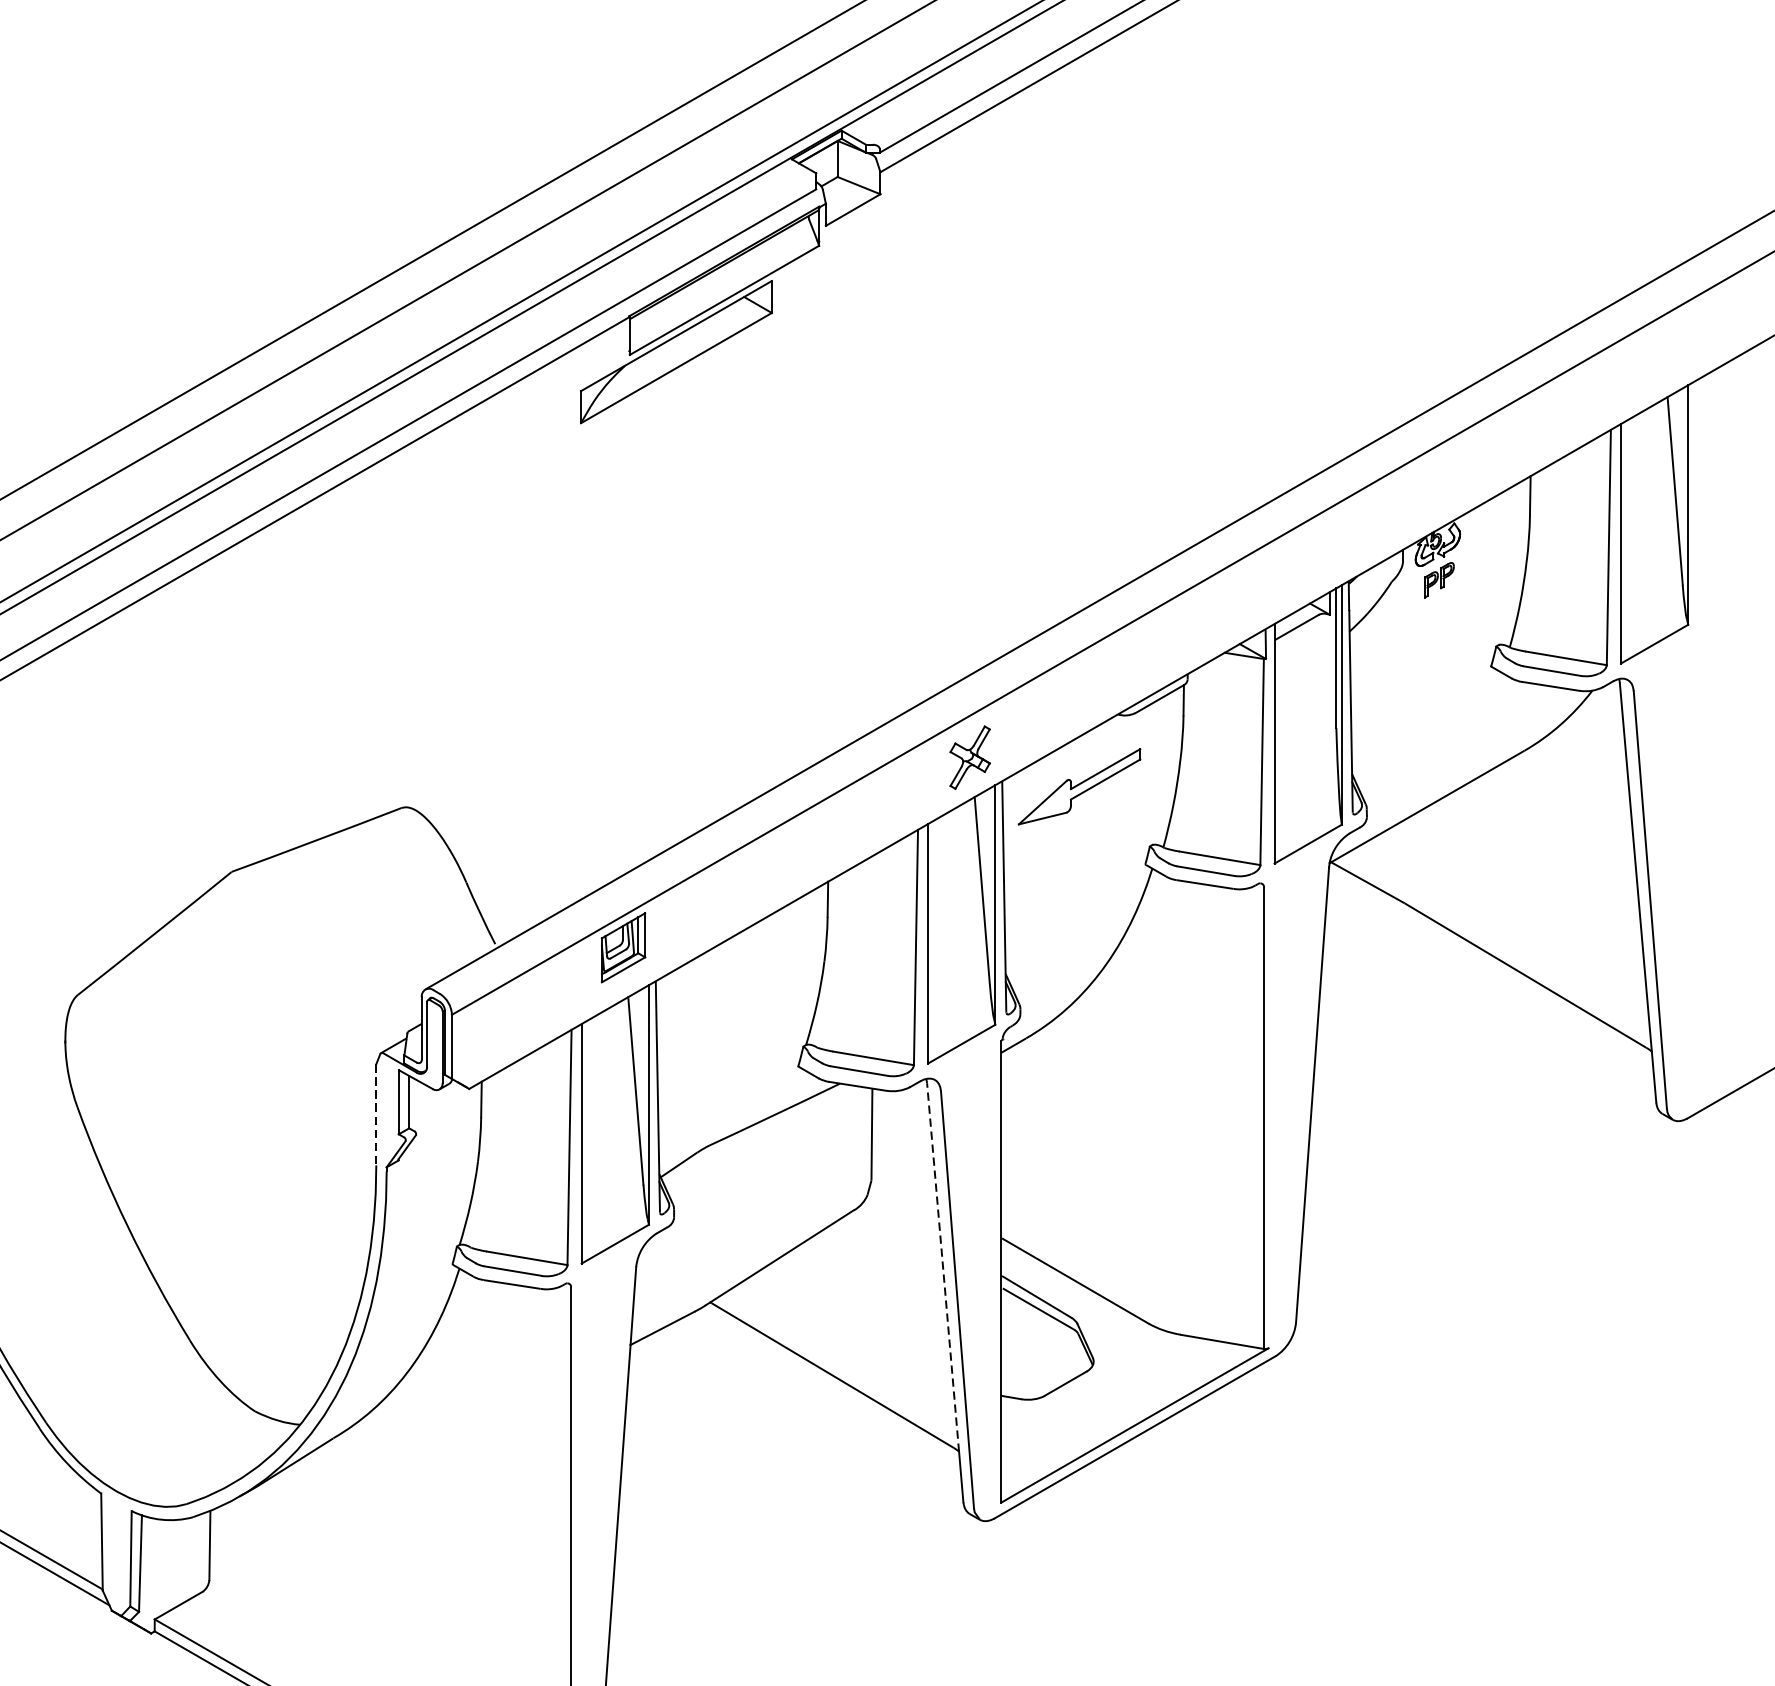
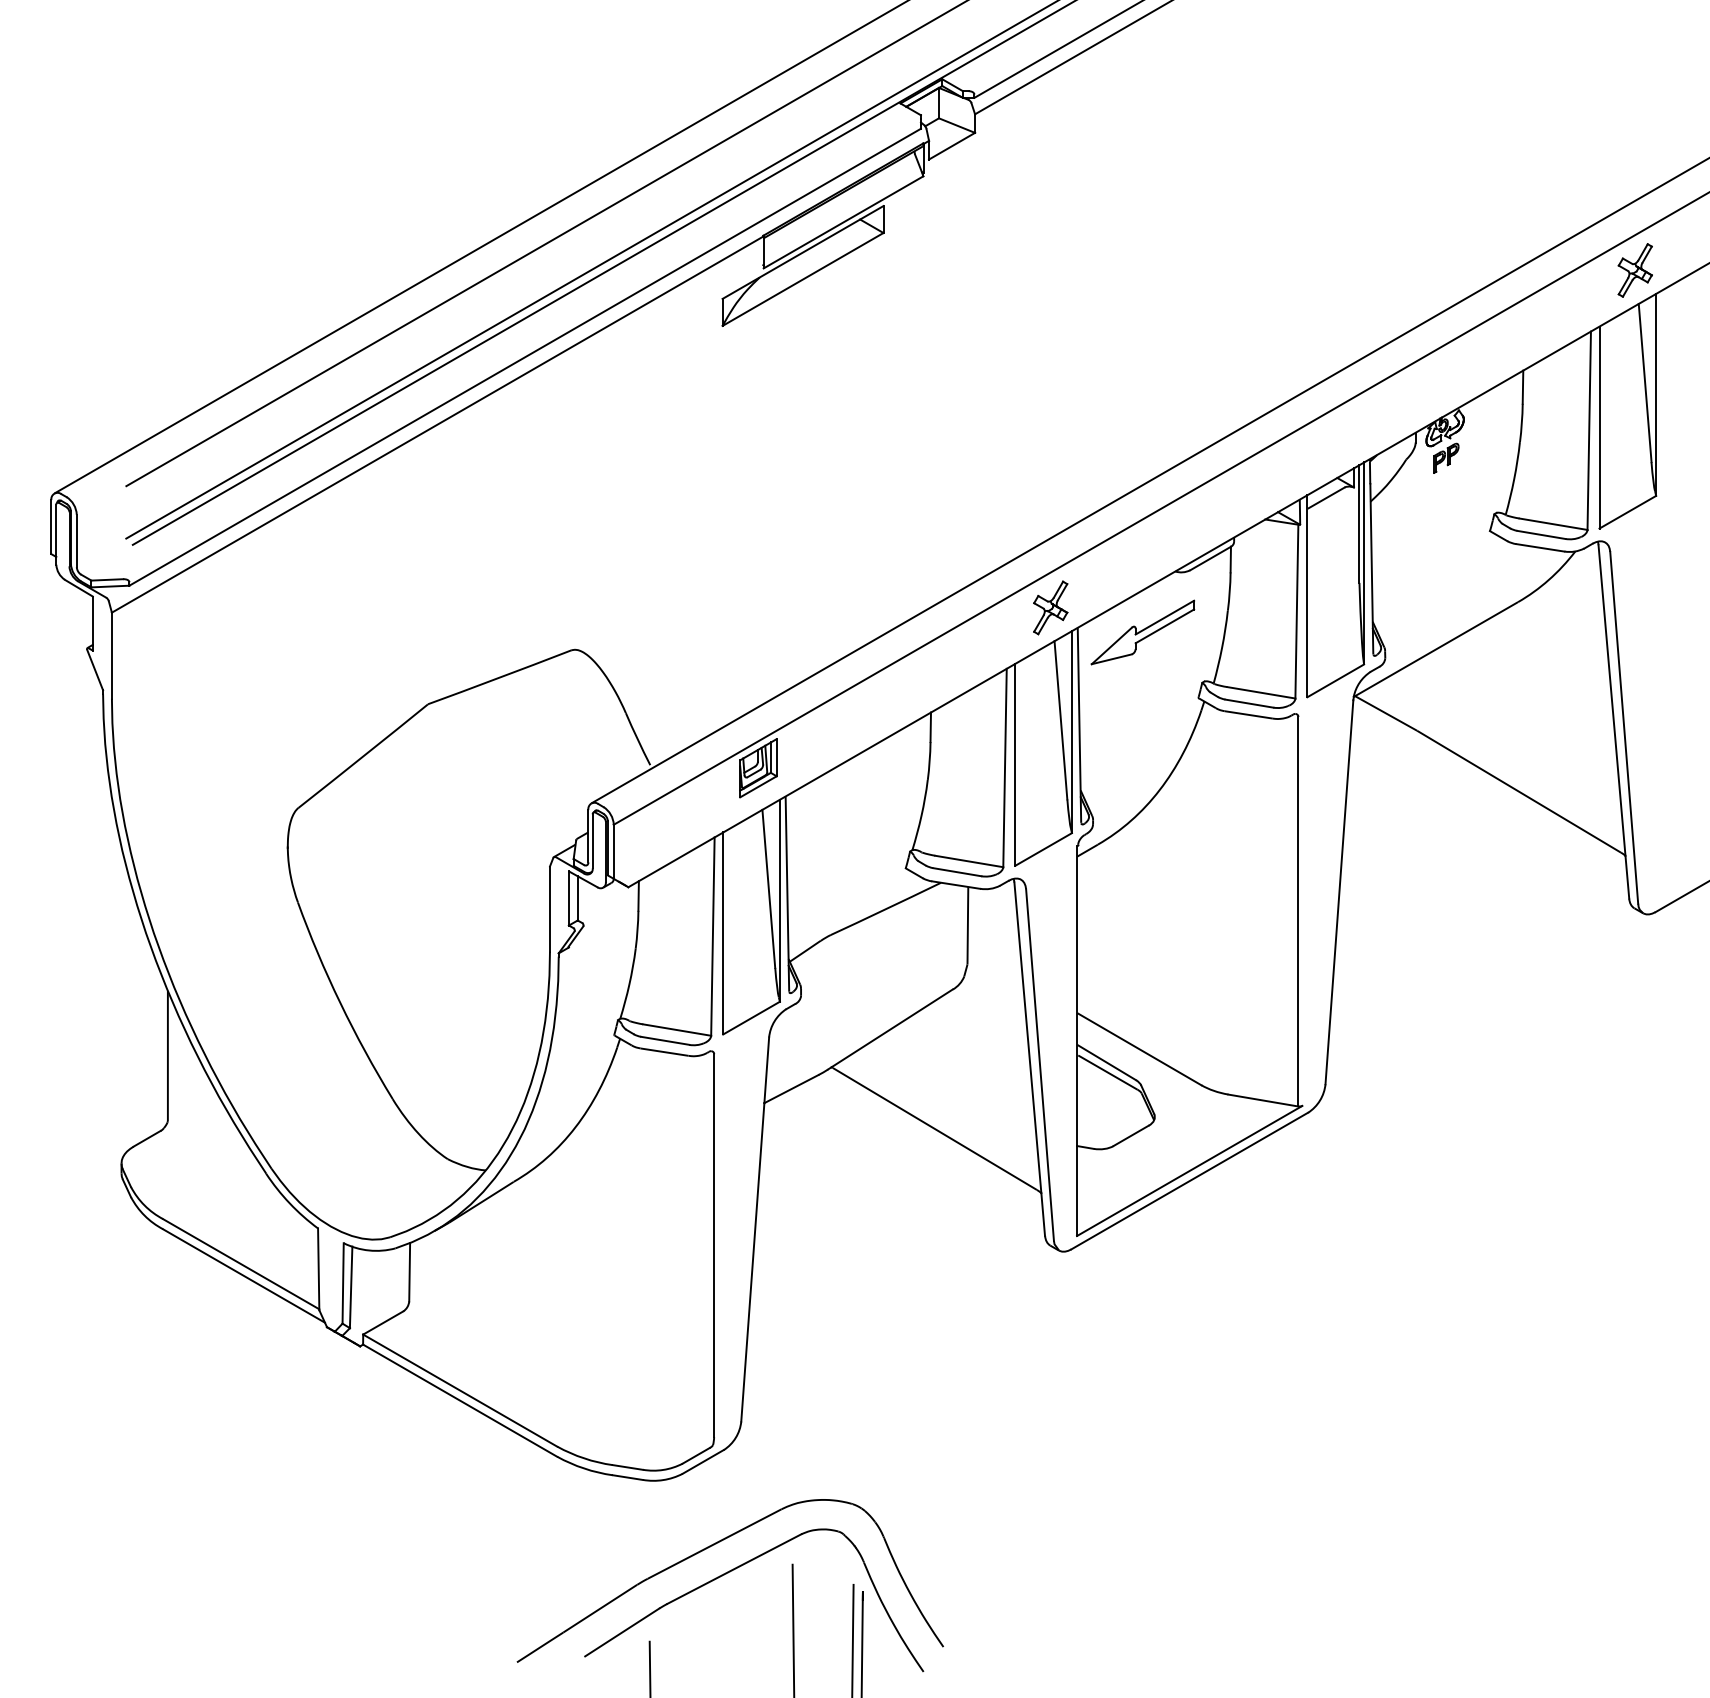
part: (1662, 357) -> (1634, 270), added
line: (375, 1115) -> (549, 909), dashed -> solid
line: (942, 1267) -> (1027, 1037), dashed -> solid

